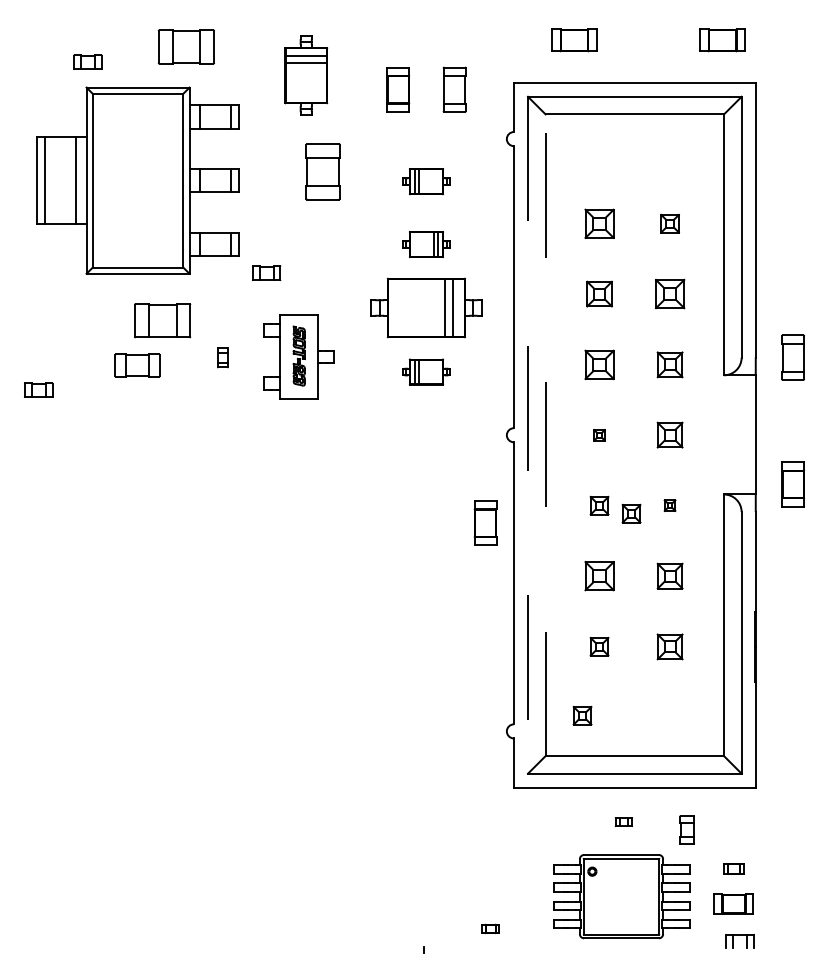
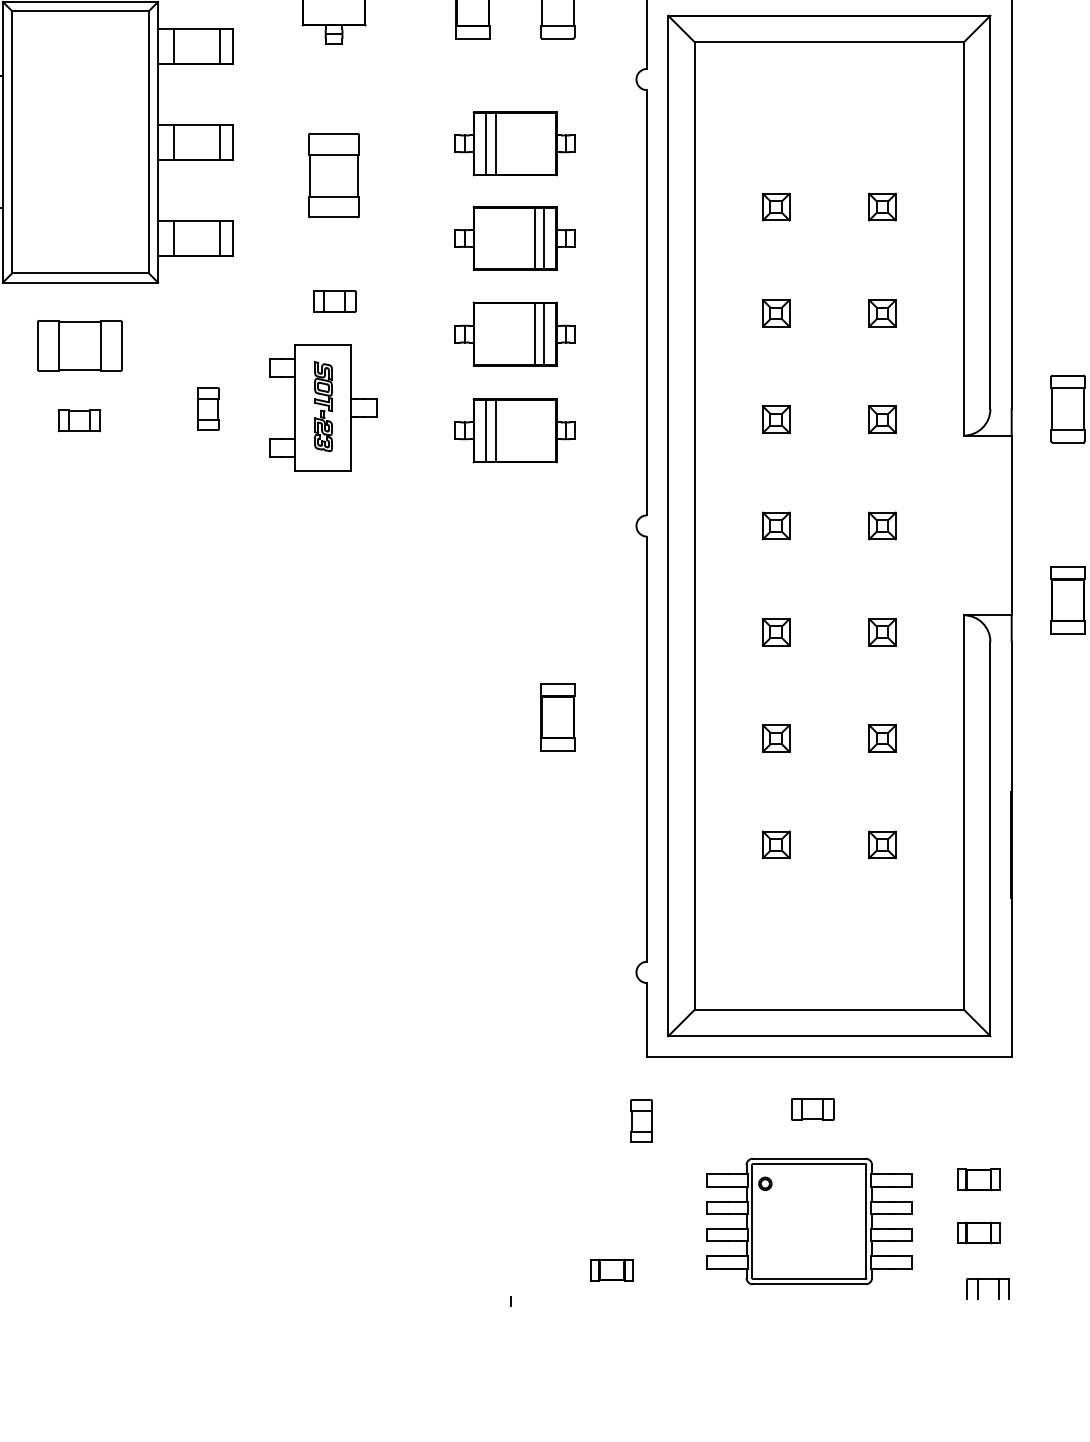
part: (322, 171) -> (332, 175), moved
part: (426, 181) -> (515, 143), size x1.67
part: (599, 223) -> (776, 206), size x0.62
part: (426, 244) -> (515, 238), size x1.67
part: (266, 272) -> (334, 300), moved
part: (599, 294) -> (776, 313), size x0.71
part: (669, 294) -> (881, 313), size x0.62
part: (426, 307) -> (515, 333), size x0.71
part: (162, 320) -> (79, 345), moved
part: (222, 357) -> (207, 408), size x1.43
part: (599, 364) -> (776, 419), size x0.62
part: (669, 364) -> (881, 419), size x0.71
part: (136, 365) -> (78, 420), size x0.62
part: (426, 371) -> (515, 429), size x1.67
line: (528, 435) -> (669, 526), dashed -> solid
line: (545, 435) -> (694, 526), dashed -> solid
part: (599, 435) -> (776, 526), size x1.67
part: (669, 435) -> (881, 526), size x0.71
part: (669, 505) -> (881, 631), size x1.67
part: (631, 513) -> (824, 643), removed
part: (485, 522) -> (557, 716), moved
part: (599, 576) -> (776, 738), size x0.62
part: (669, 576) -> (881, 738), size x0.71
part: (669, 646) -> (881, 844), size x0.71
part: (582, 715) -> (750, 948), removed
part: (623, 821) -> (812, 1108), size x1.67
part: (686, 829) -> (640, 1120), moved
part: (733, 868) -> (978, 1179), size x1.43
part: (733, 904) -> (978, 1233), size x0.71
part: (490, 928) -> (611, 1269), size x1.67

